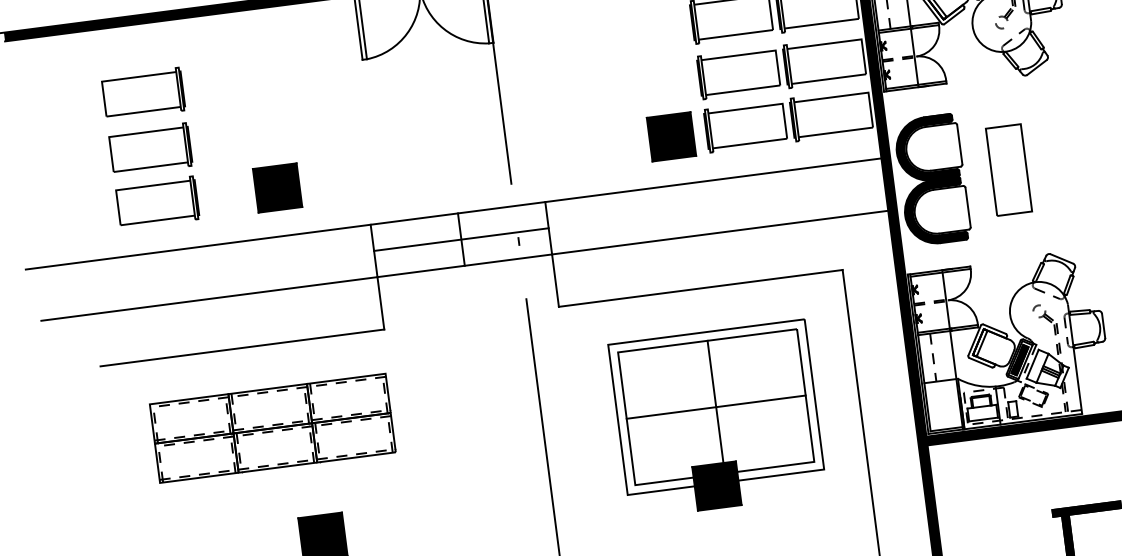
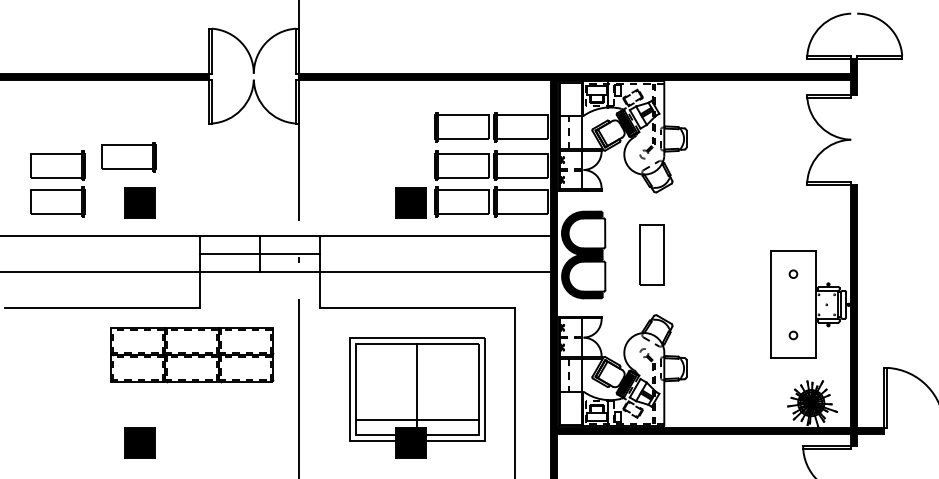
part: (143, 94) -> (128, 157), moved
part: (1007, 169) -> (651, 254), moved
line: (714, 407) -> (416, 419), moved
part: (274, 429) -> (192, 355), moved

